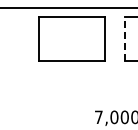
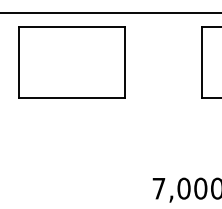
part: (71, 38) -> (71, 61), moved
line: (125, 38) -> (201, 61), dashed -> solid

